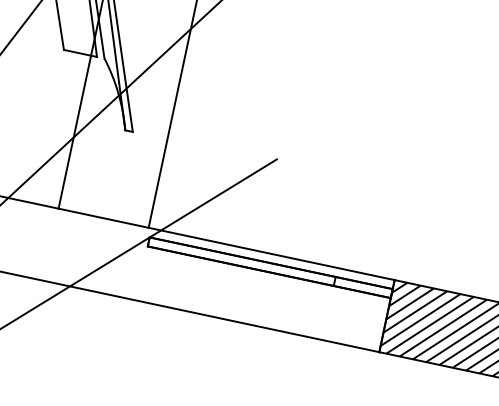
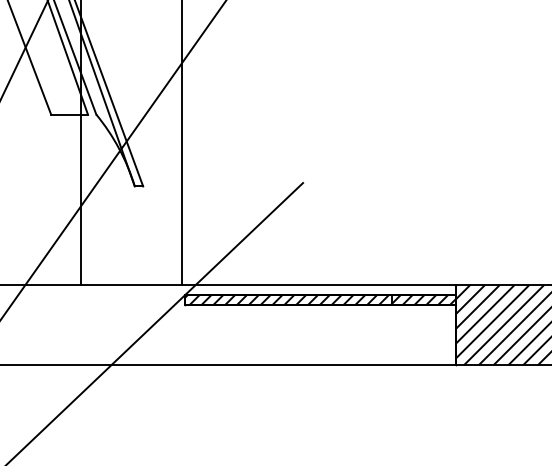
hatch: (270, 268) -> (320, 300), added

